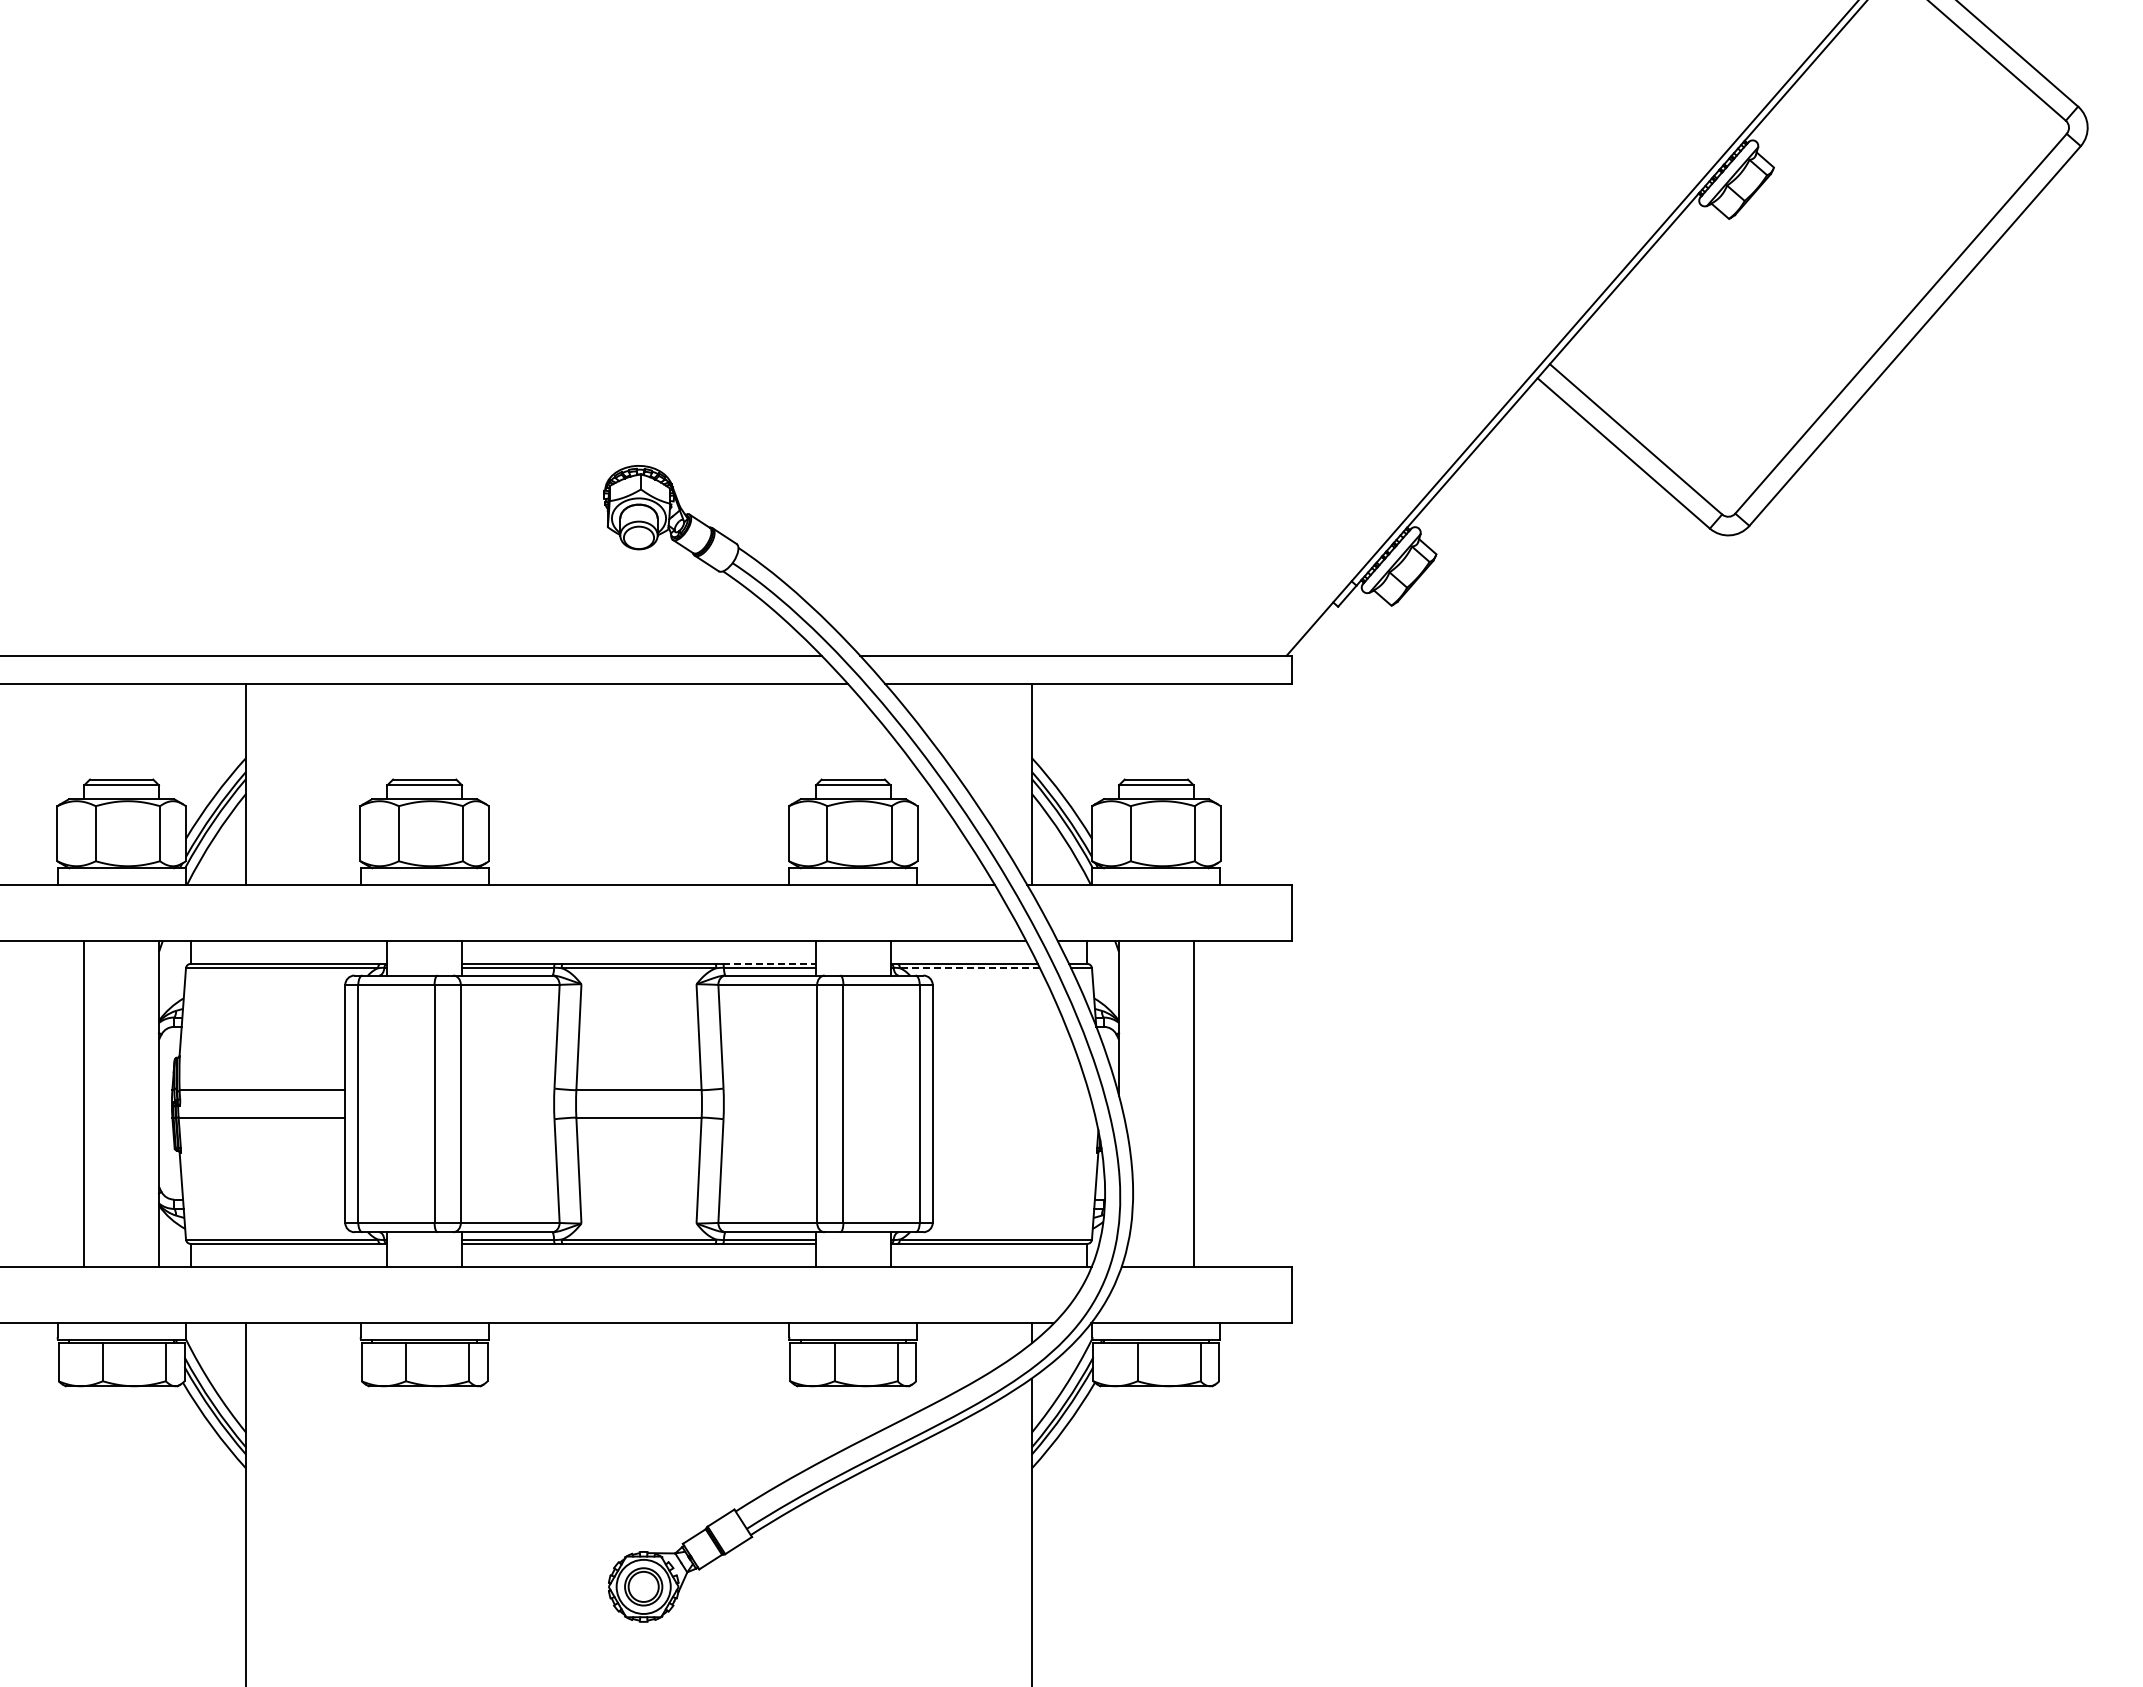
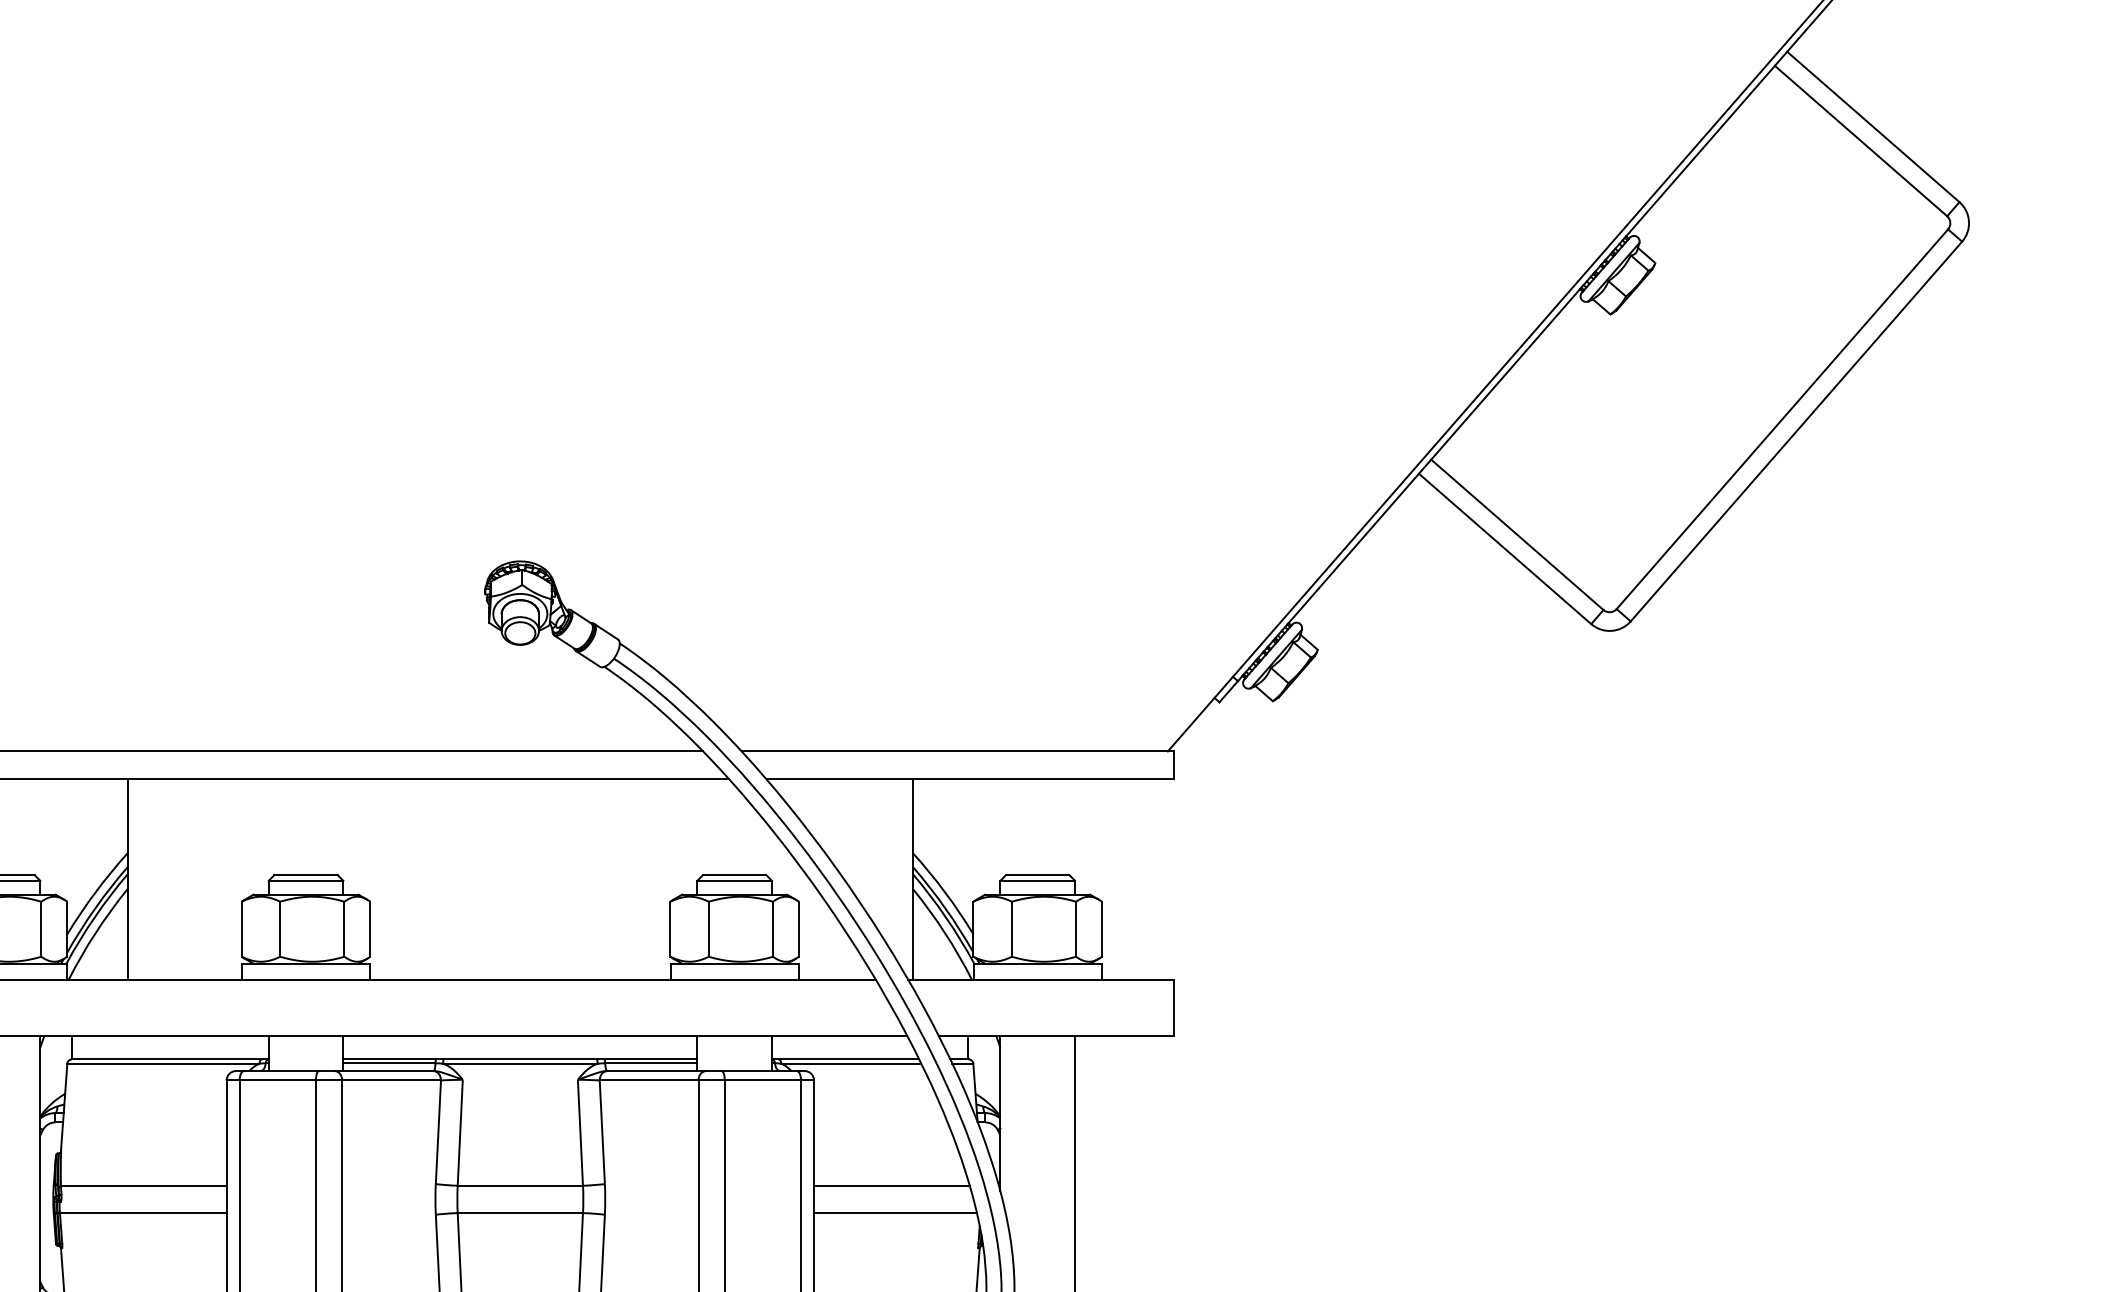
line: (770, 963) -> (651, 1059), dashed -> solid
line: (969, 968) -> (850, 1064), dashed -> solid
line: (1010, 1090) -> (891, 1186), added
line: (1013, 1117) -> (894, 1213), added

